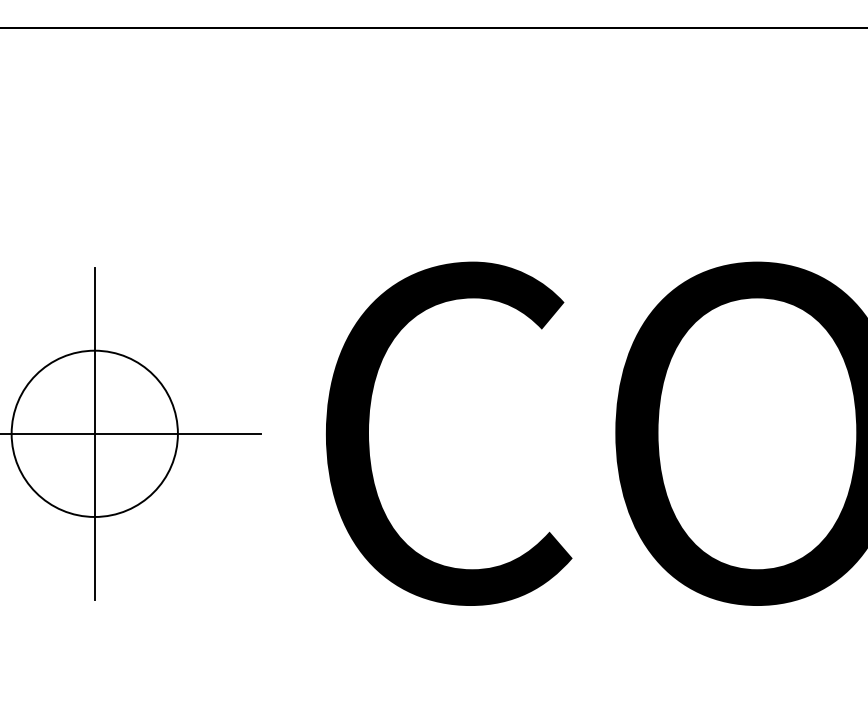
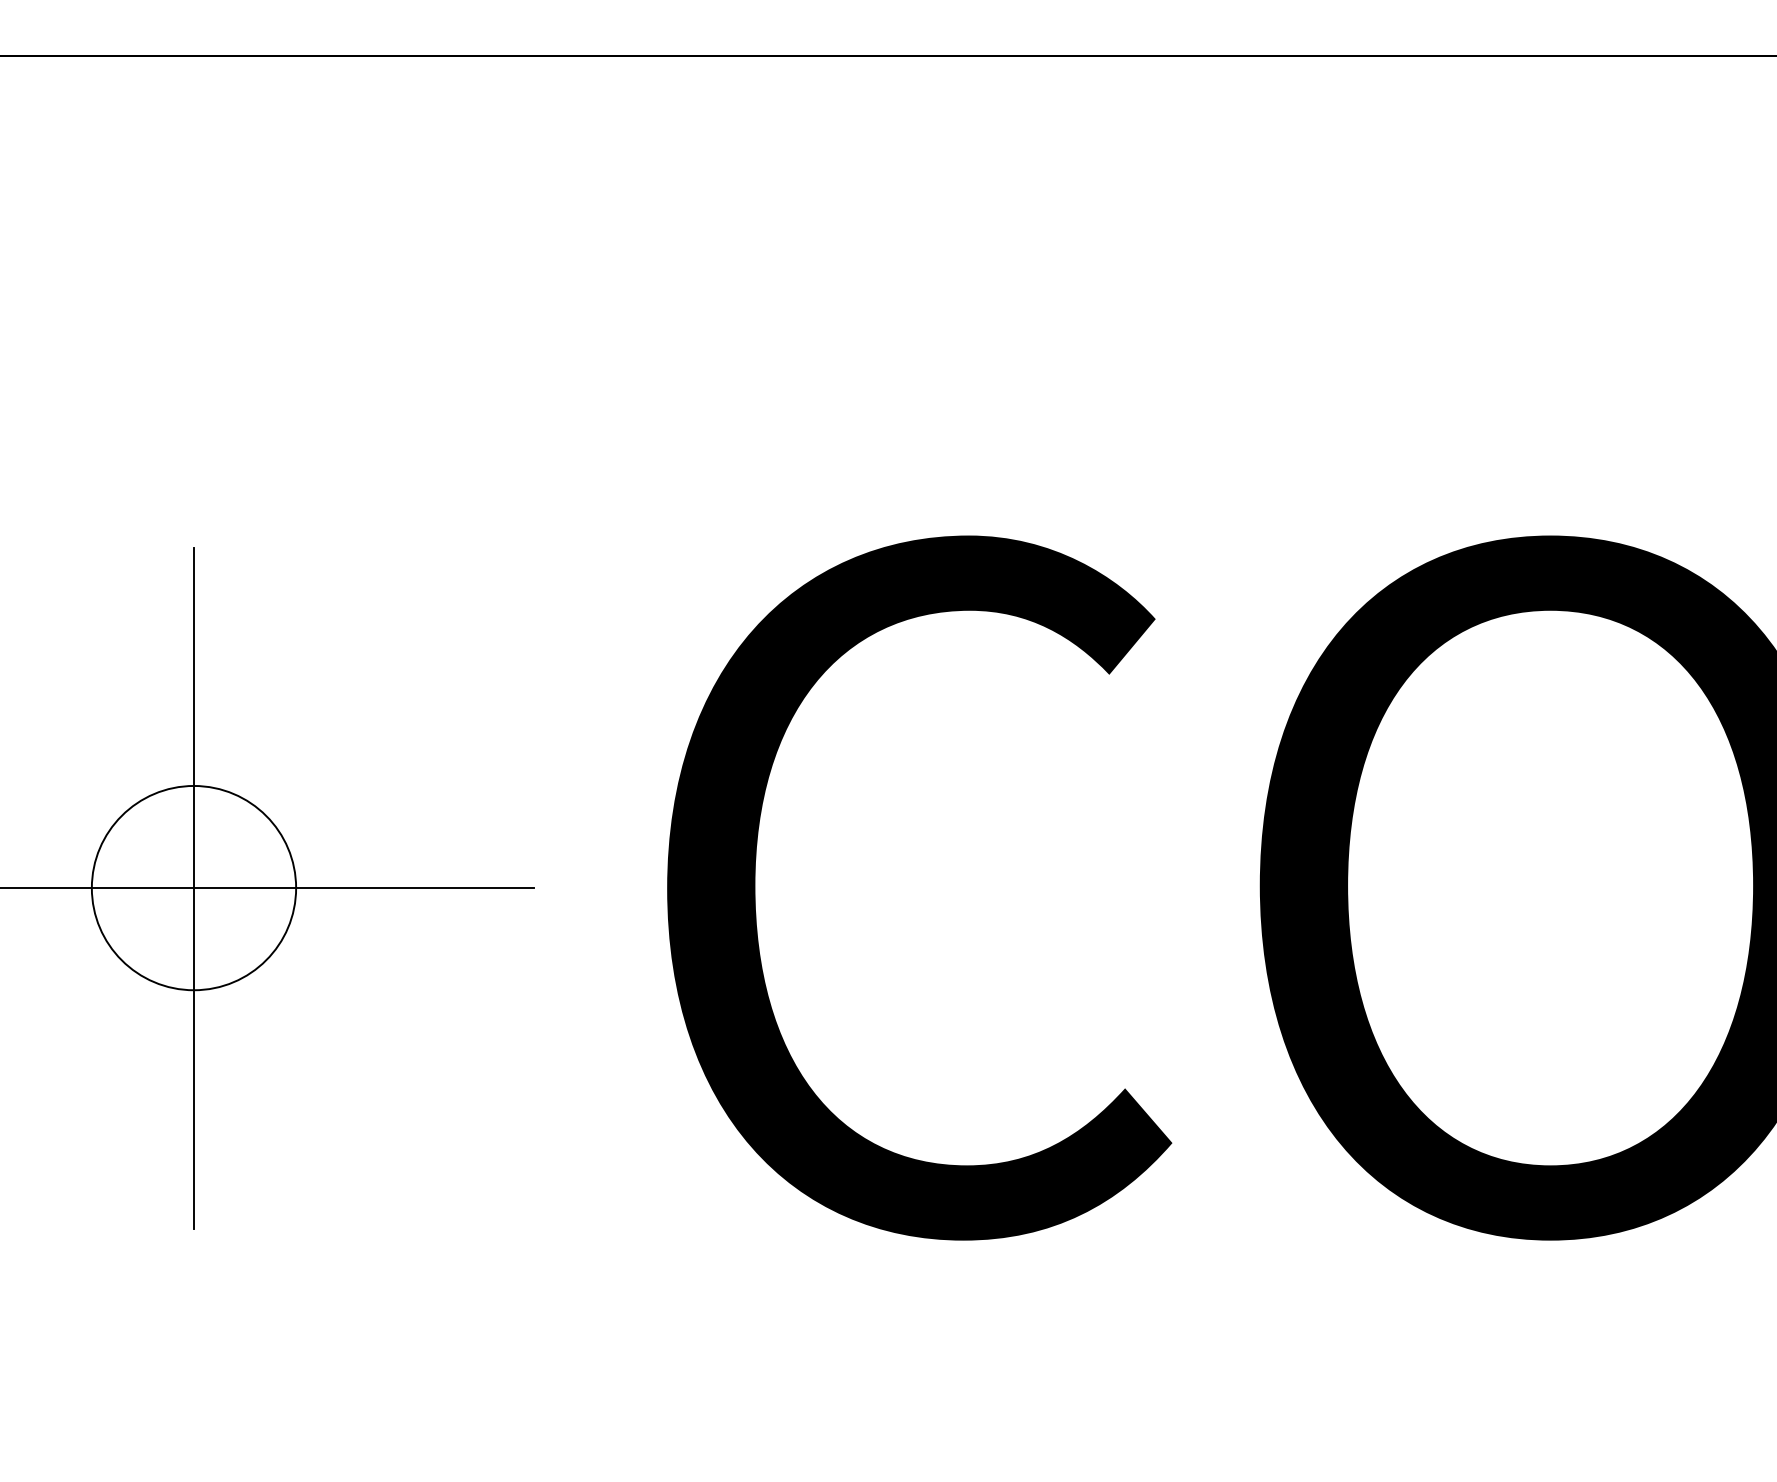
circle: (94, 433) -> (193, 887), size x0.6

